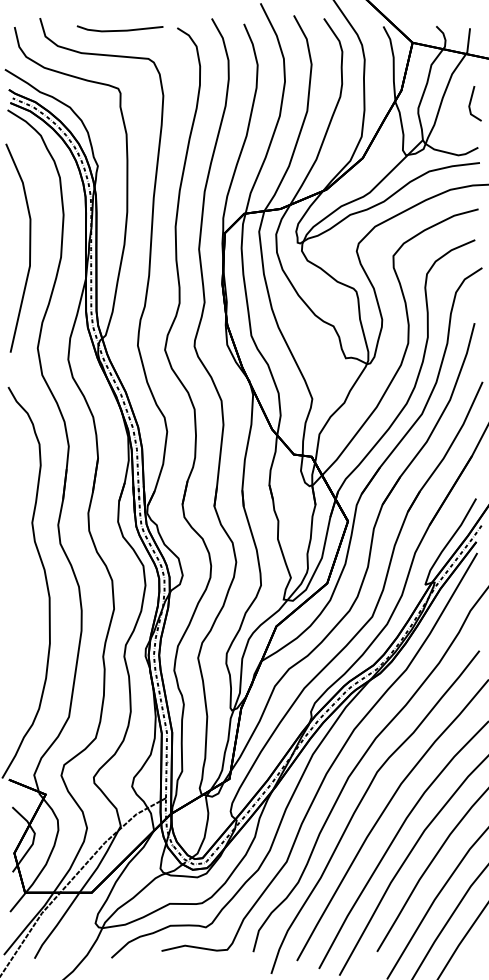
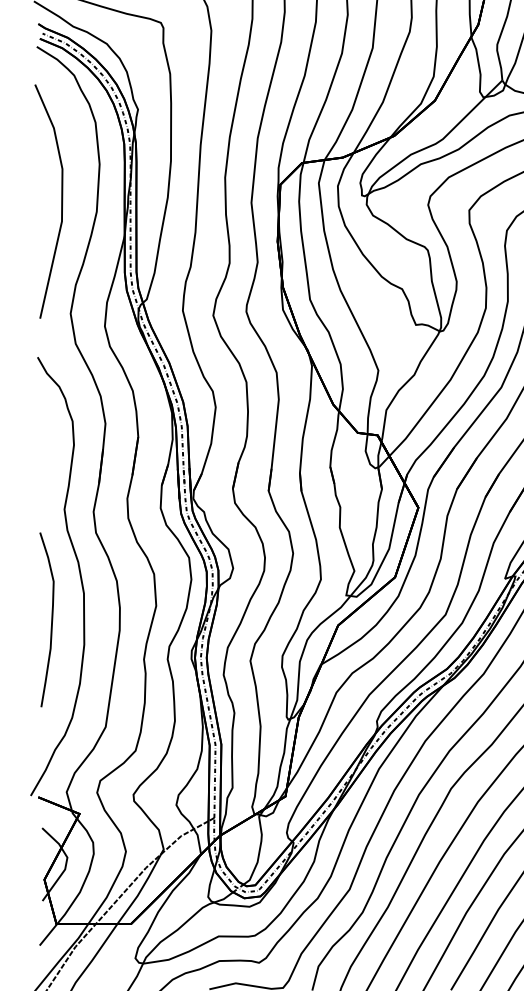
curve: (20, 621) -> (51, 619), added

